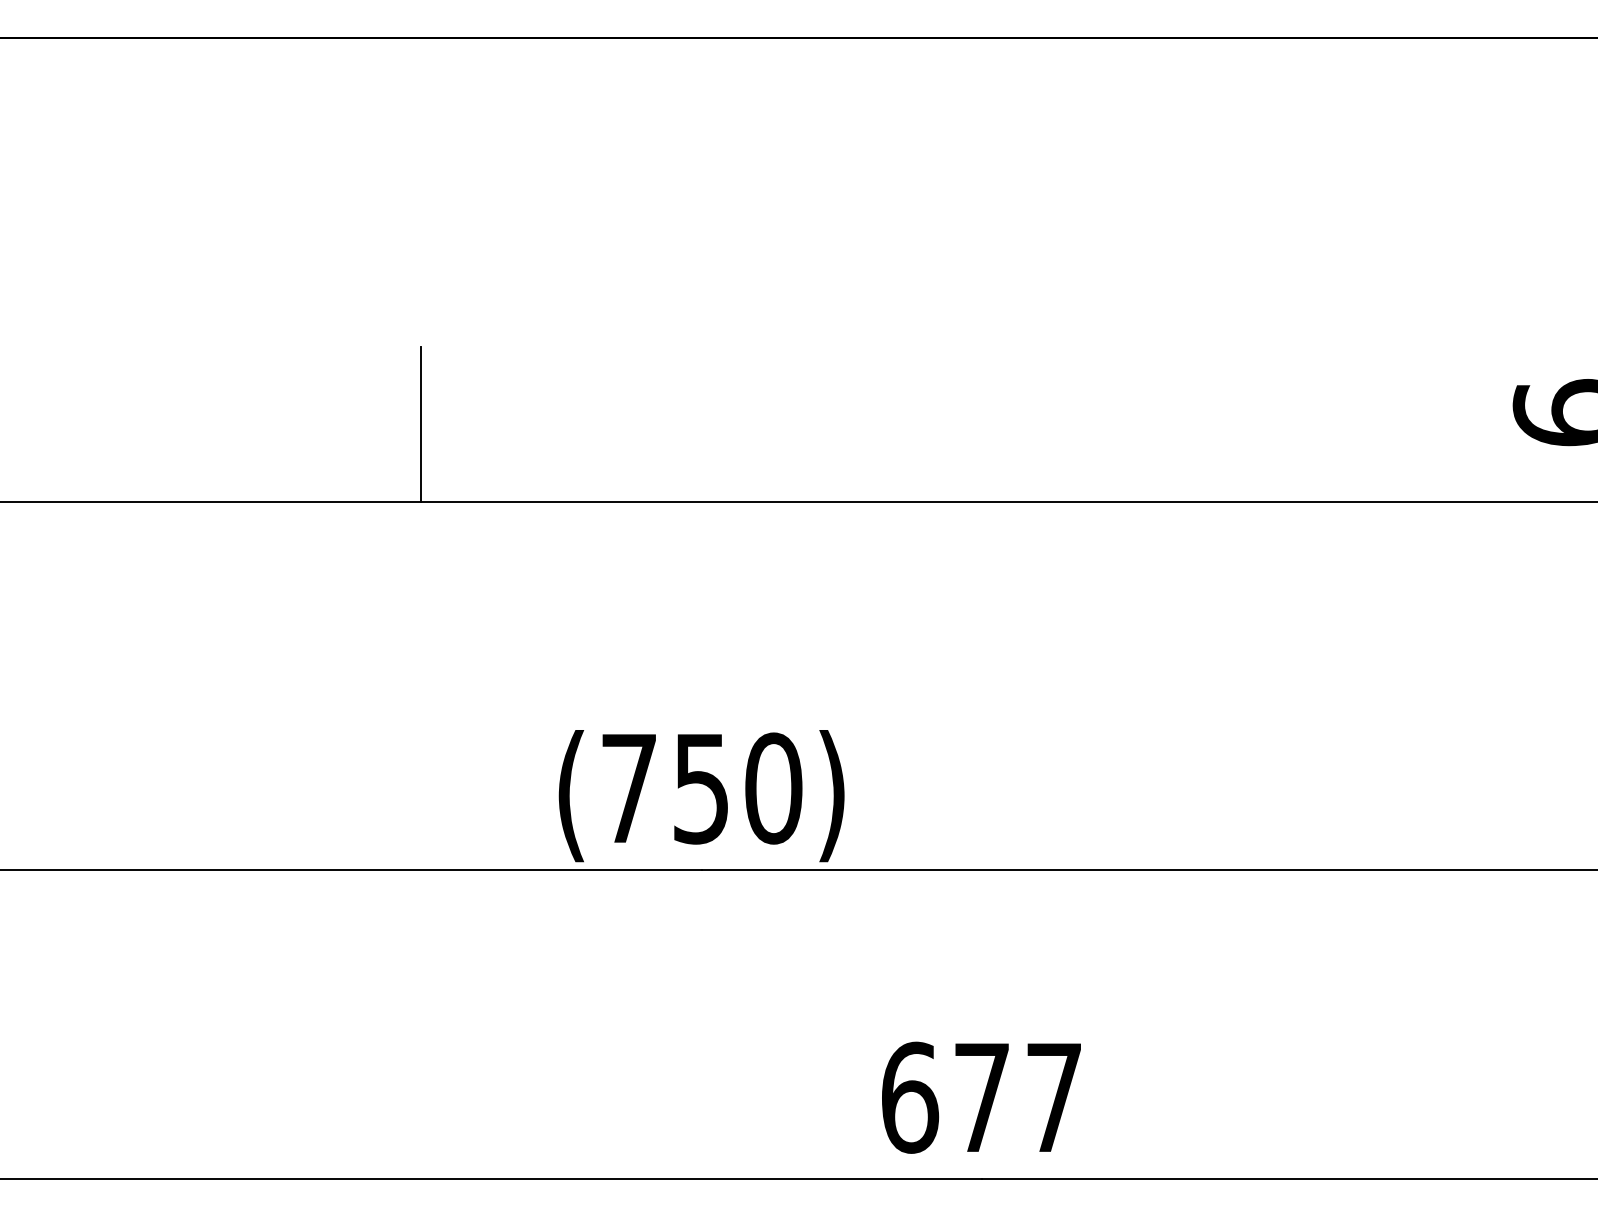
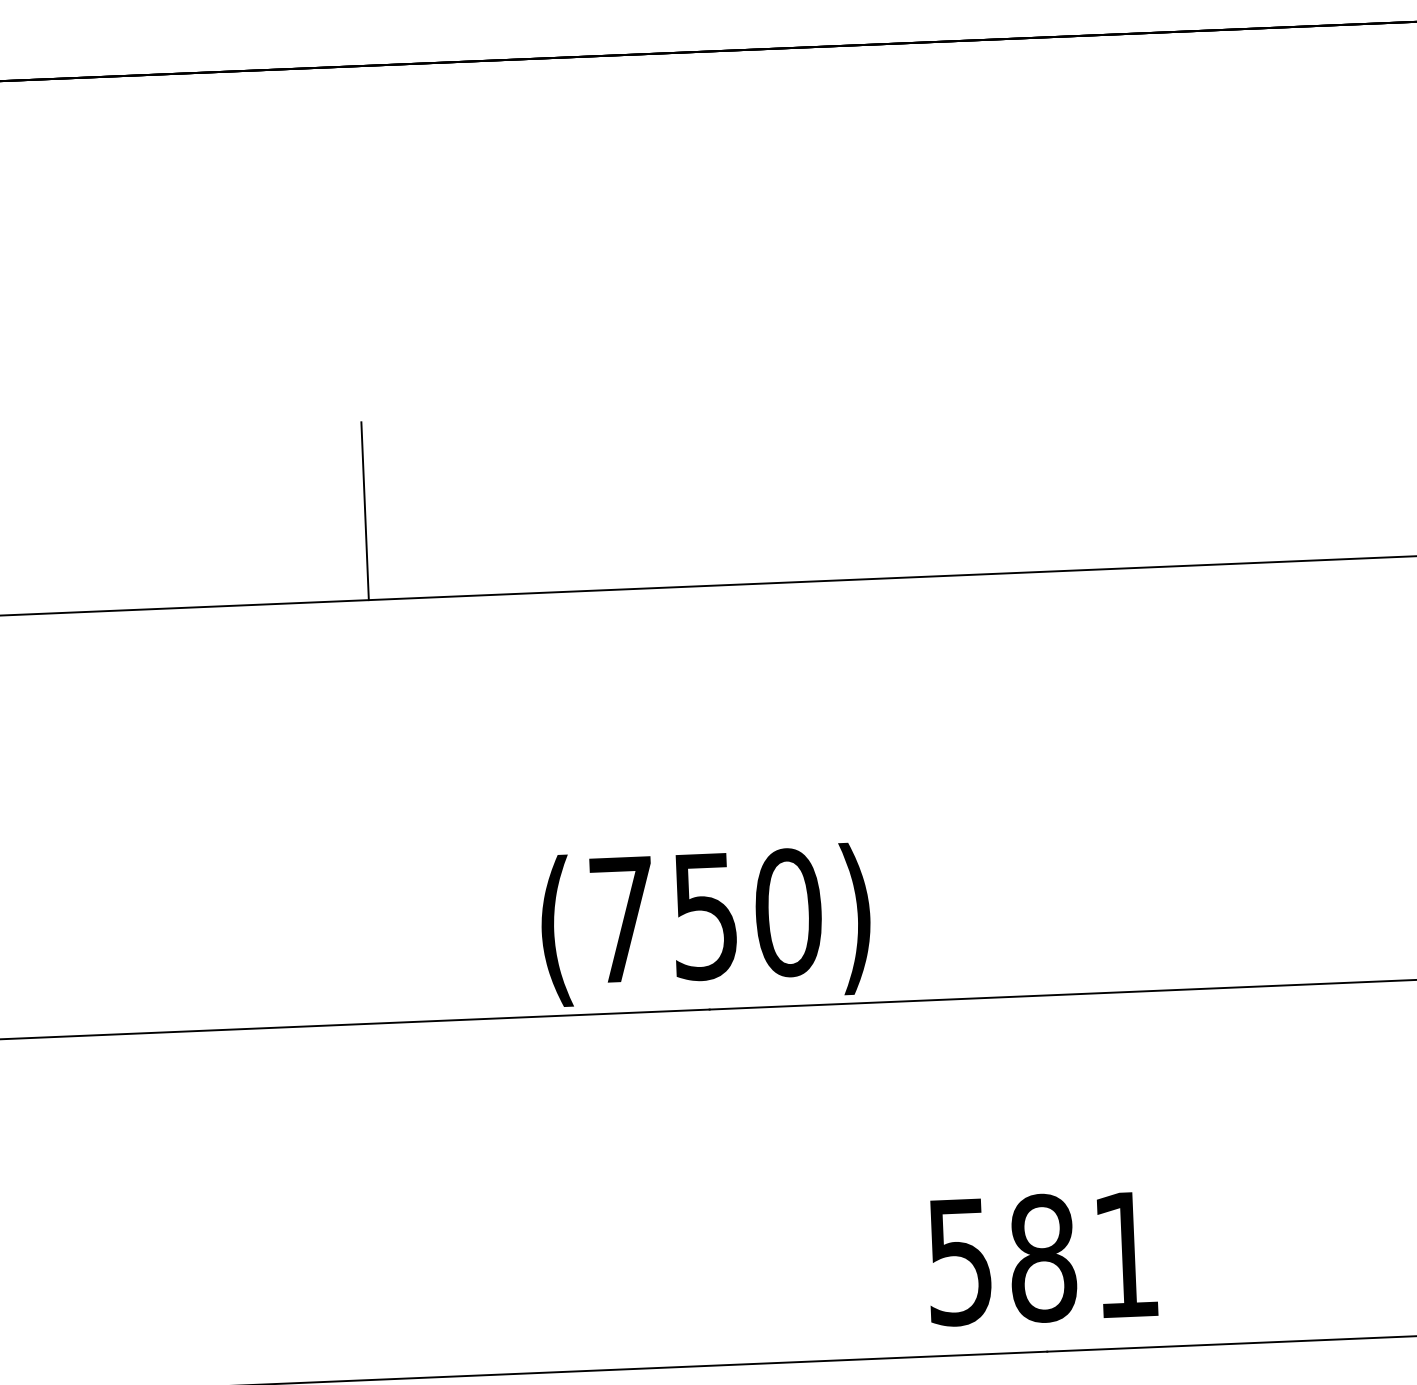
text: (981, 1097) -> (1042, 1258), 677 -> 581

